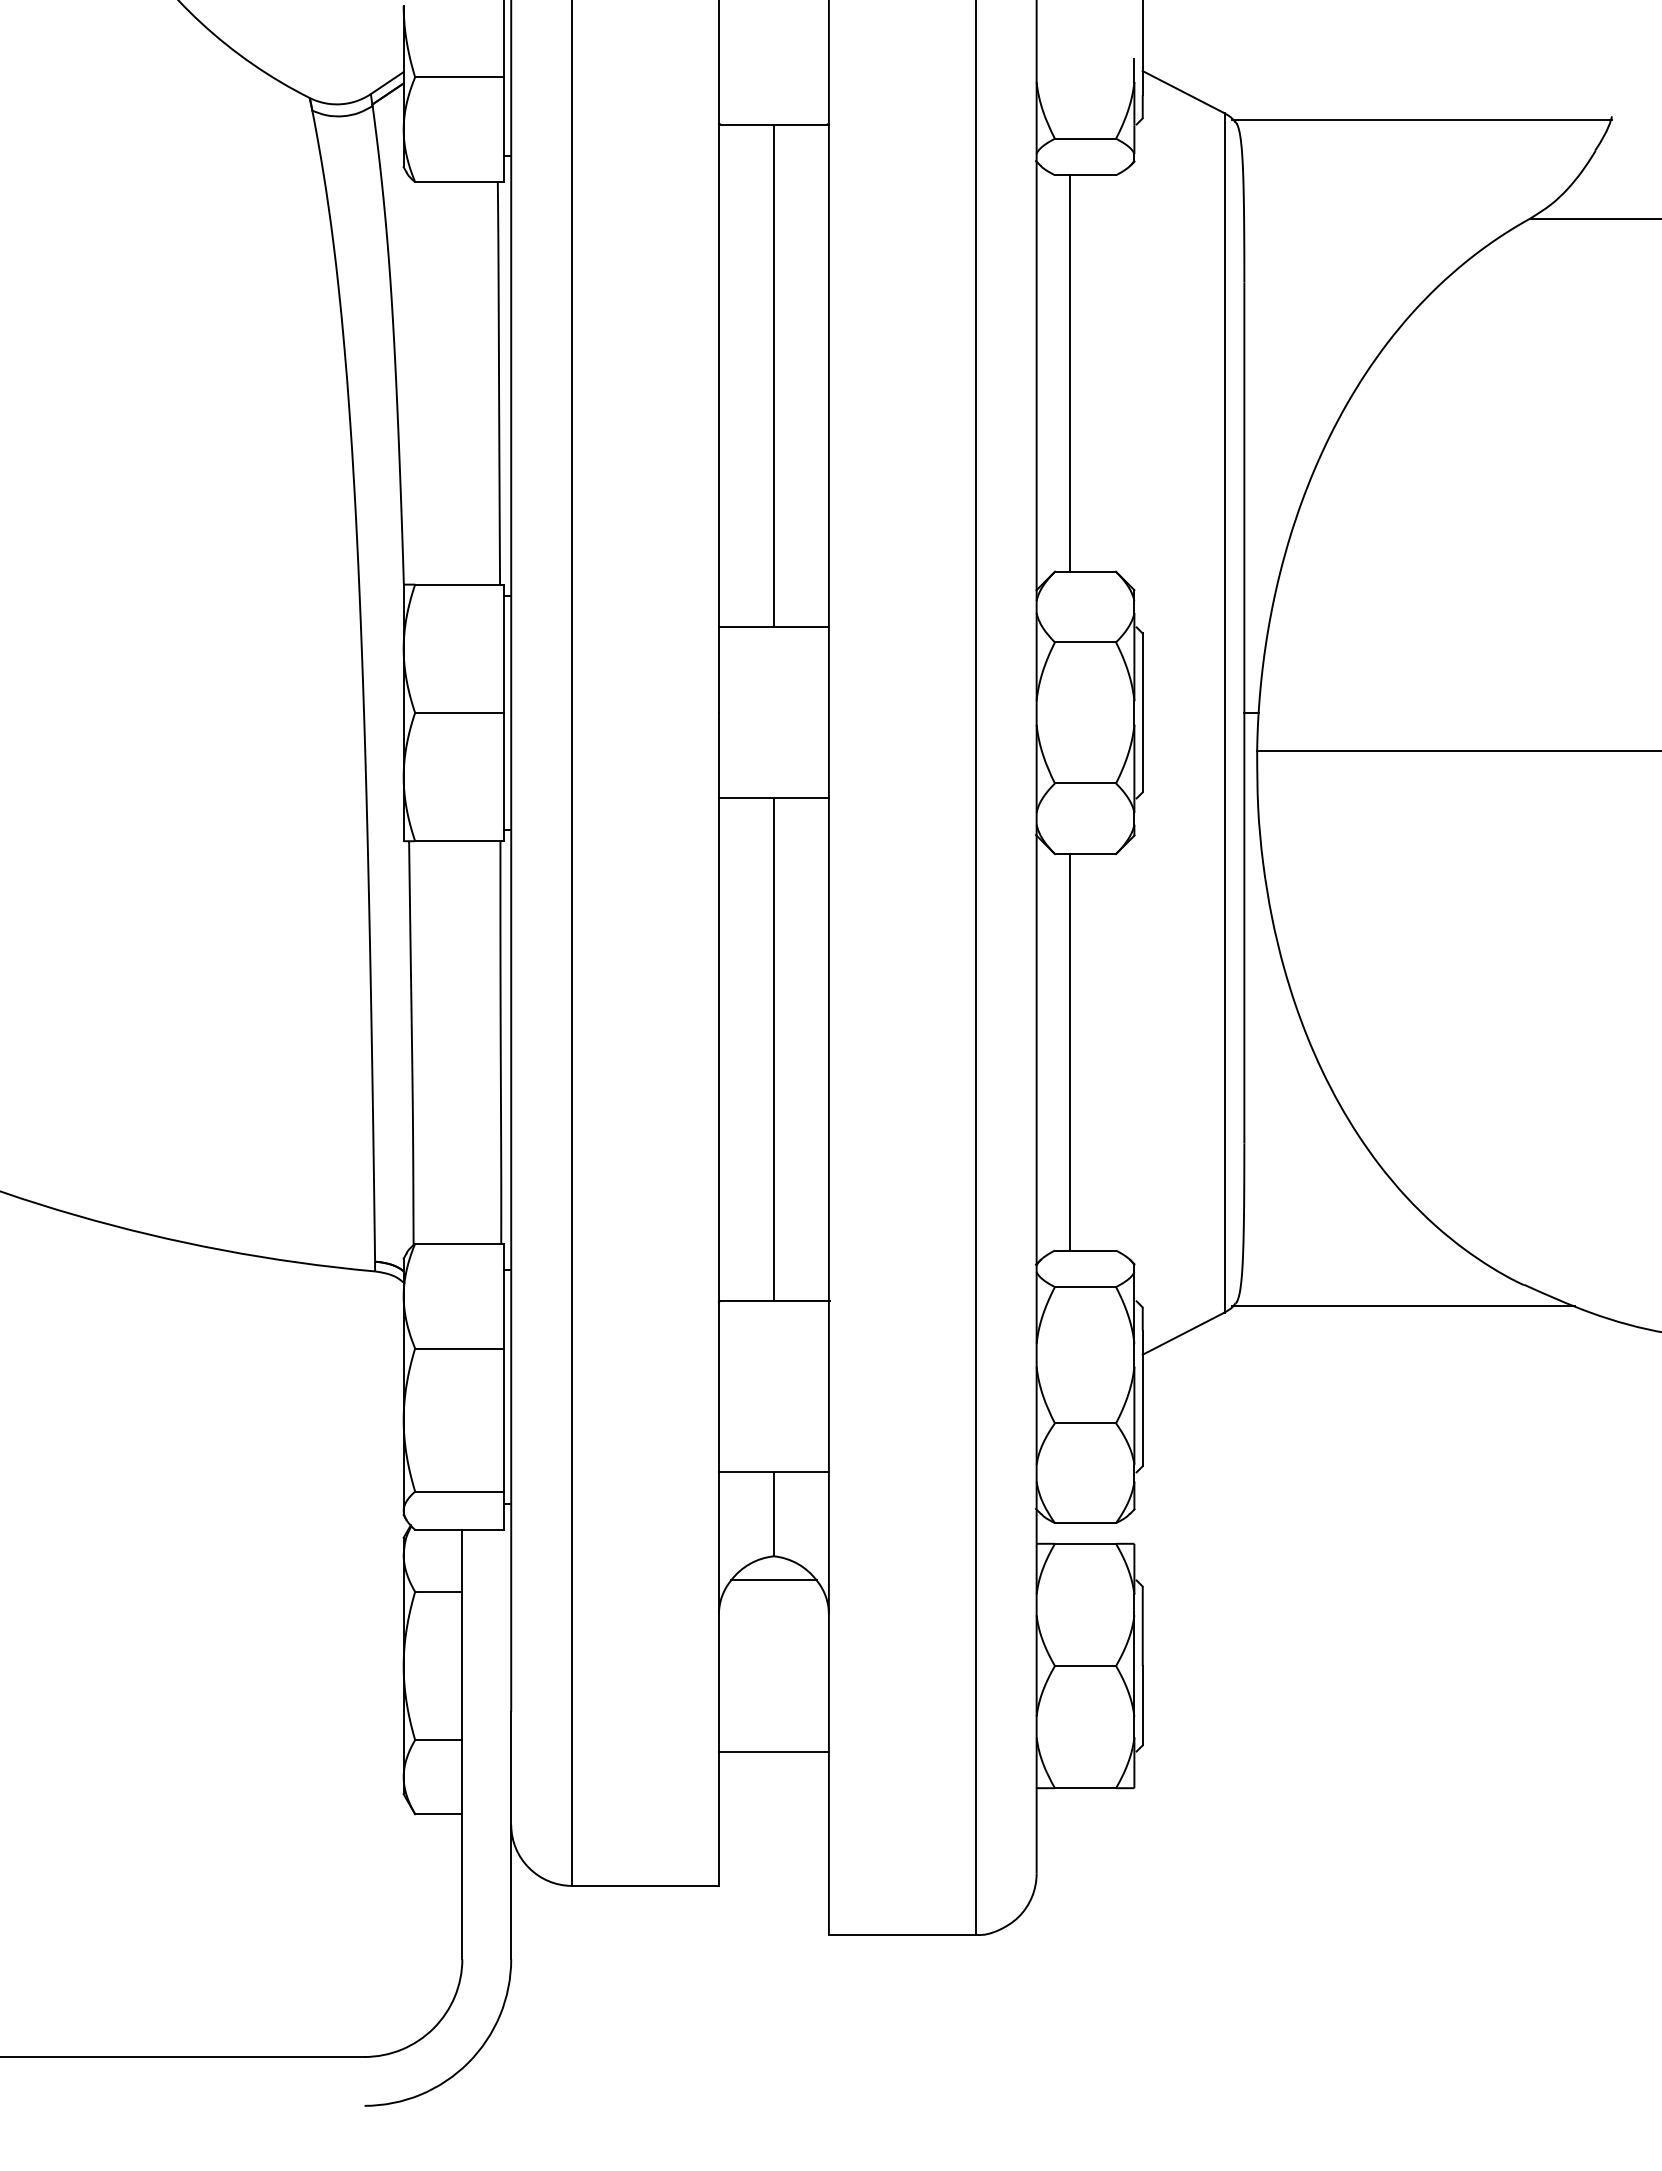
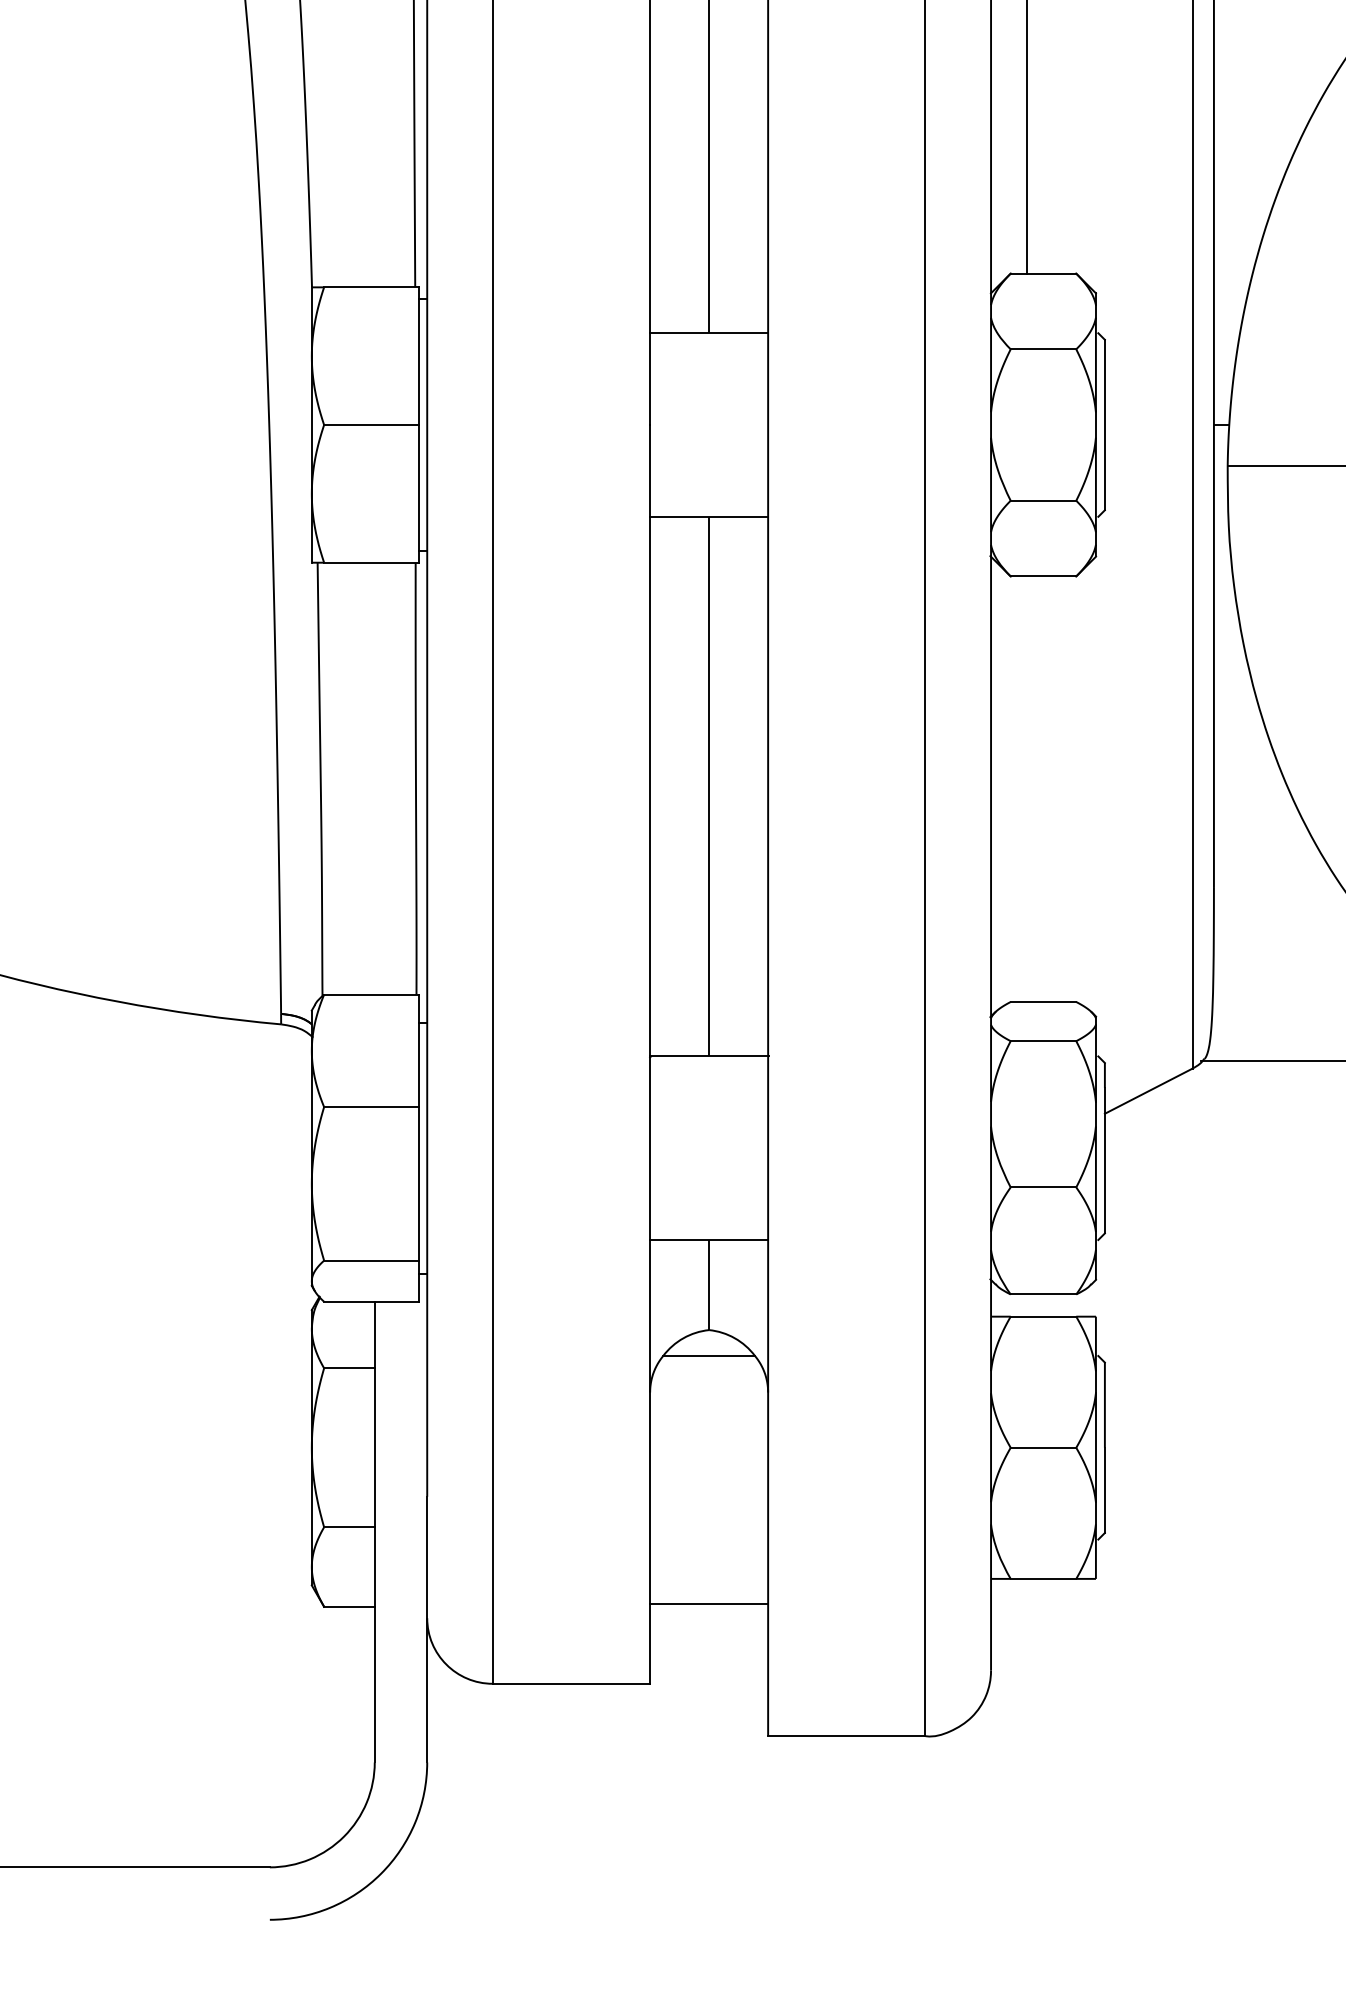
line: (1069, 1052) -> (1026, 789), removed
line: (773, 1751) -> (708, 1603), moved

